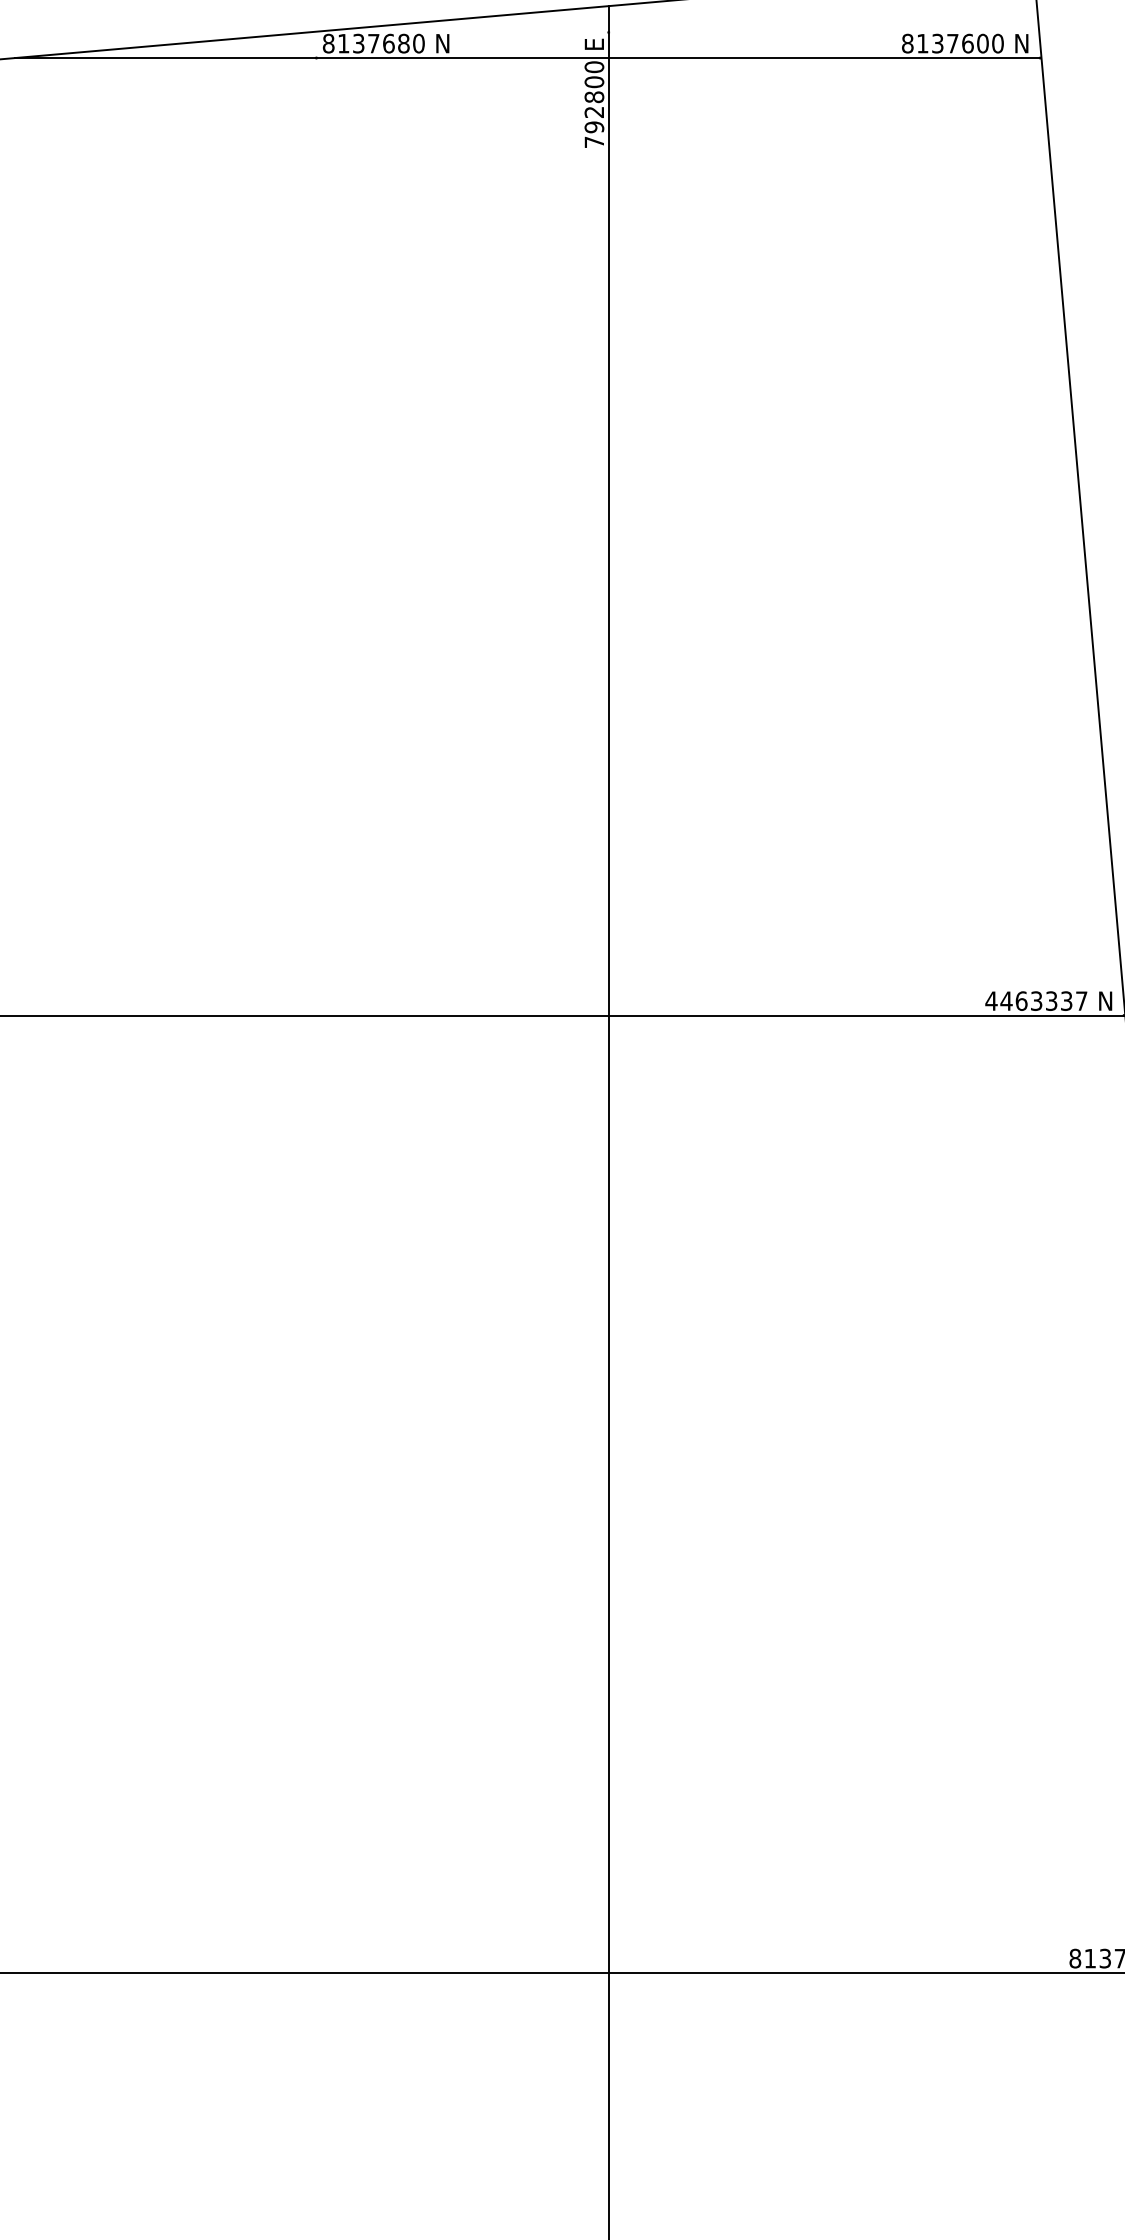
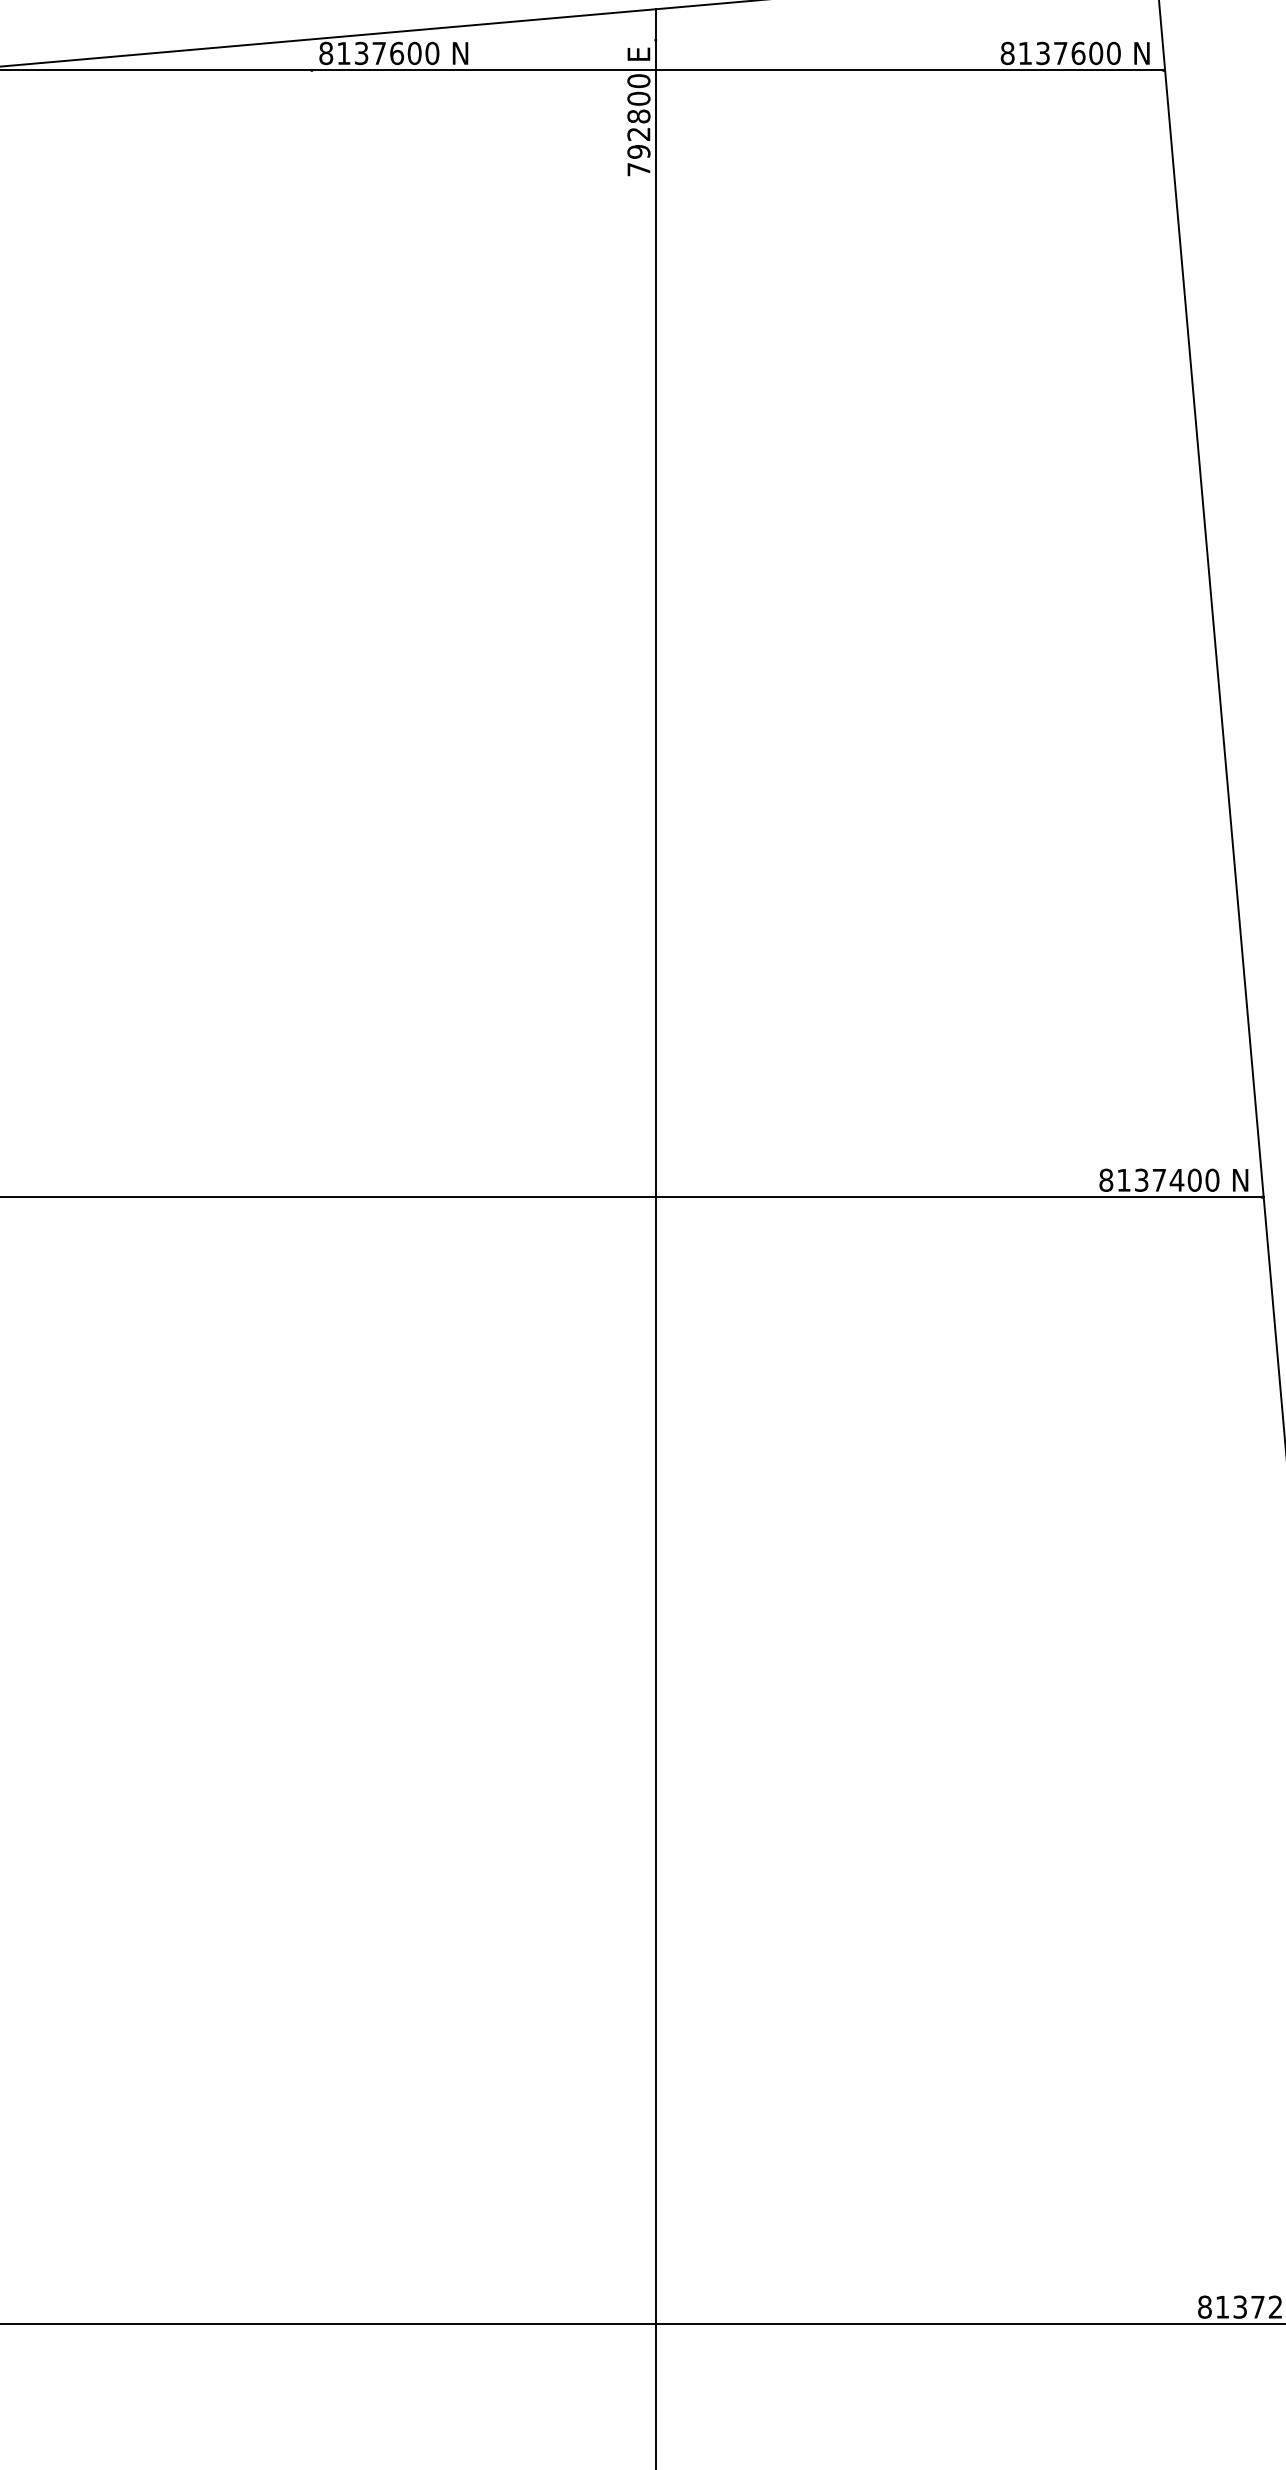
text: (403, 43) -> (414, 53), 8137680 -> 8137600
text: (1036, 1000) -> (1159, 1179), 4463337 -> 8137400

